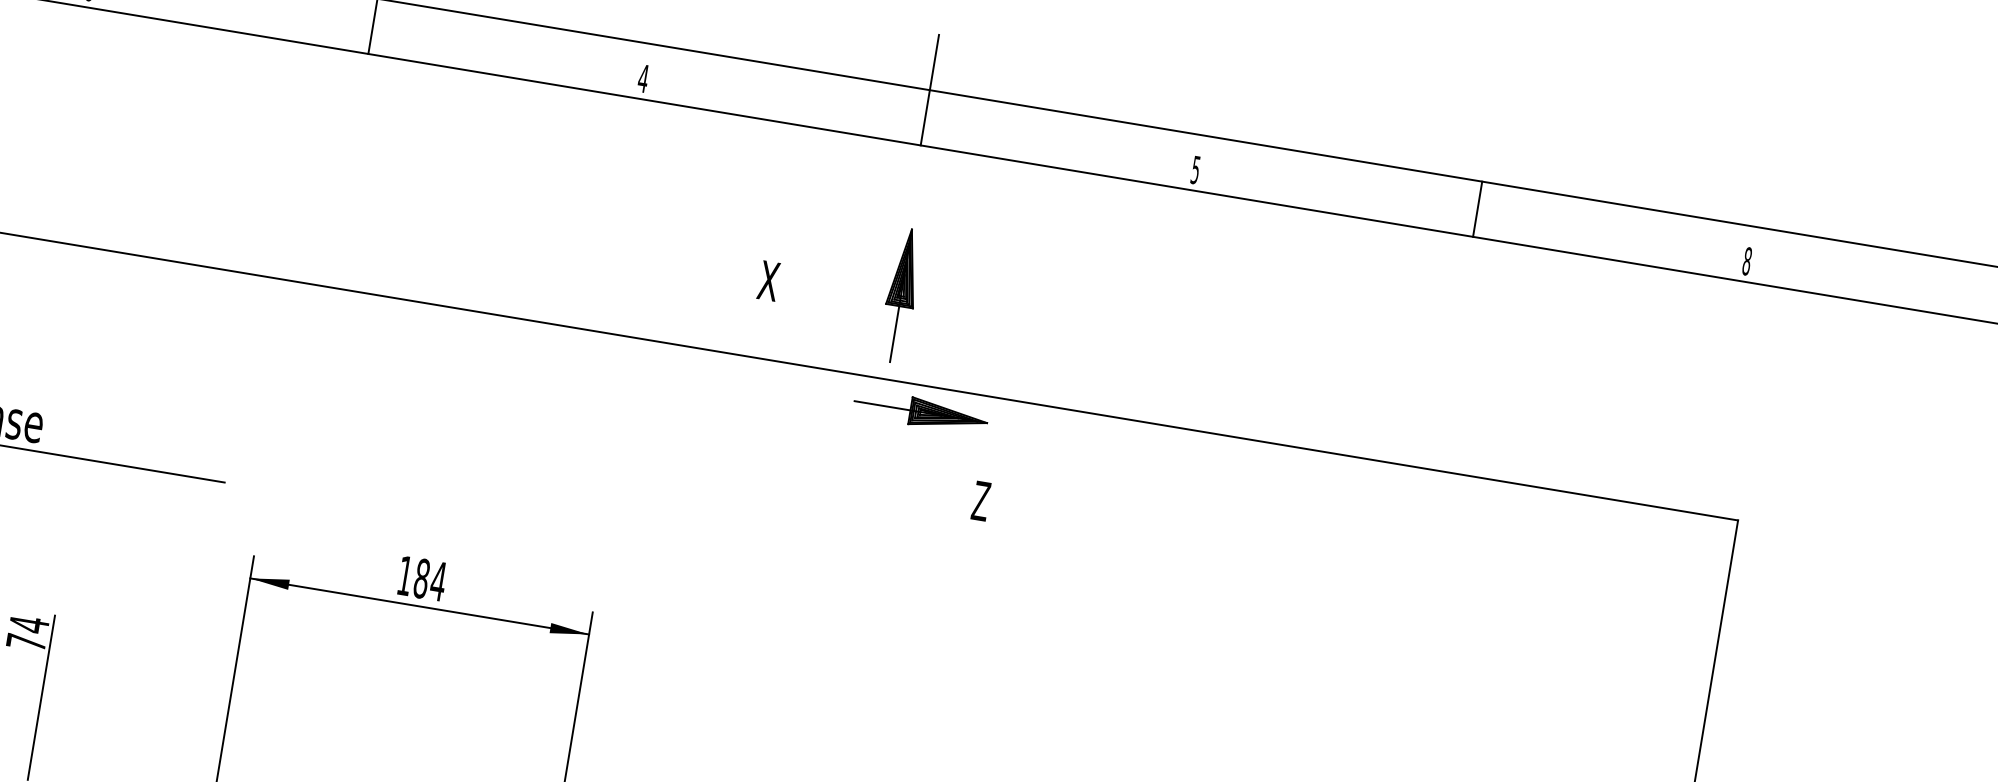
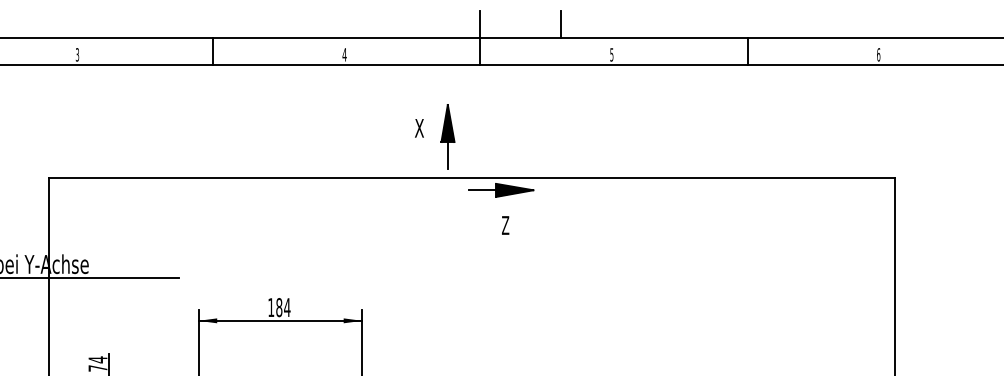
line: (1099, 89) -> (560, 24), added
text: (1747, 260) -> (878, 54), 8 -> 6
text: (768, 281) -> (419, 128), moved
part: (900, 294) -> (447, 136), moved
text: (980, 501) -> (505, 225), moved

